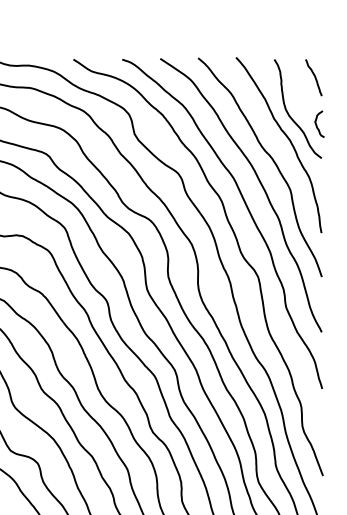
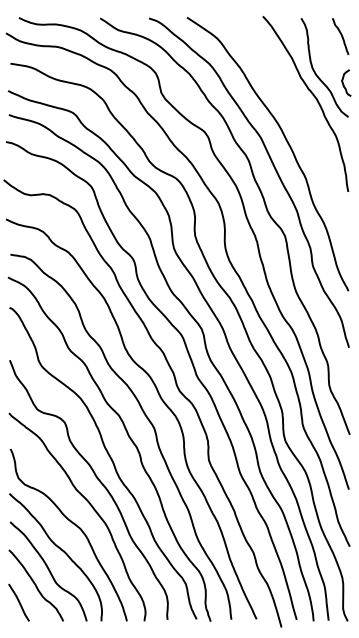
curve: (269, 157) -> (296, 116), removed

